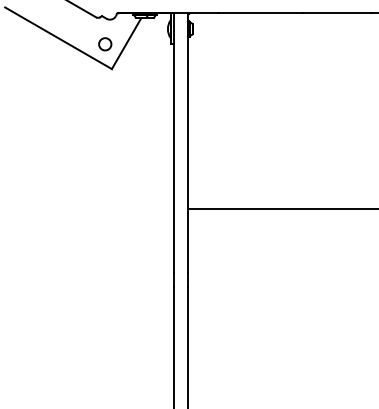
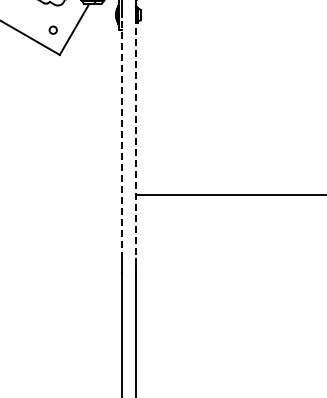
circle: (105, 44) -> (53, 30), size x0.6
line: (174, 152) -> (122, 138), solid -> dashed
line: (188, 152) -> (136, 138), solid -> dashed

